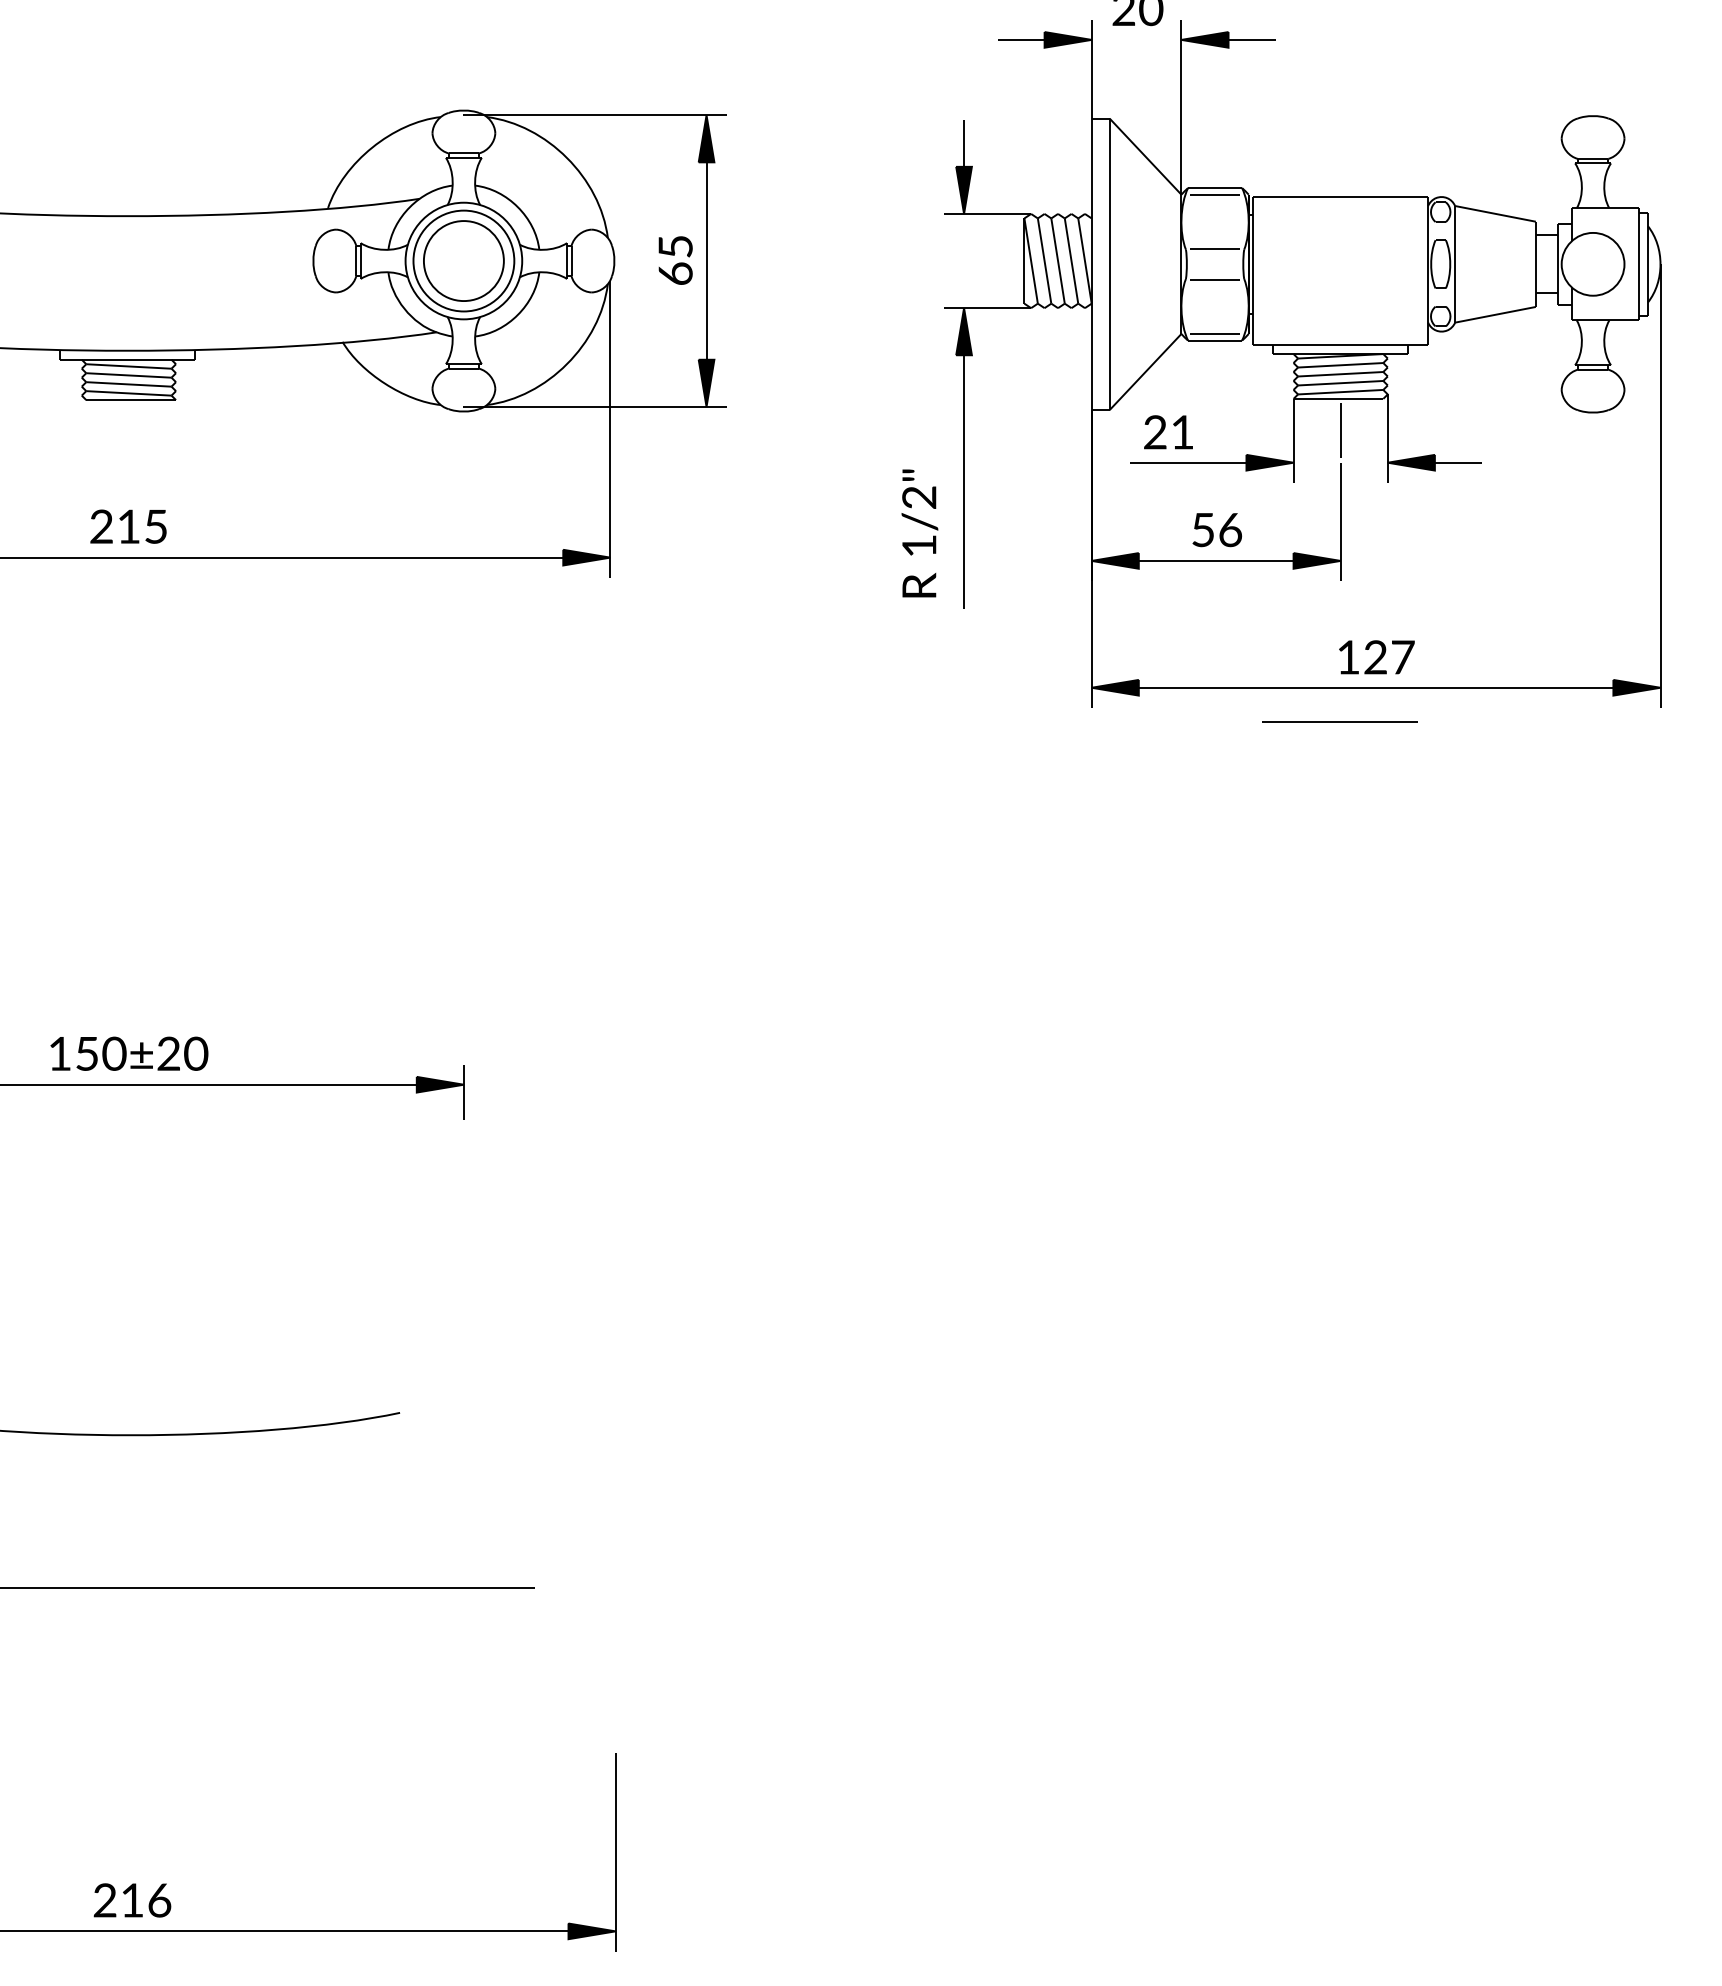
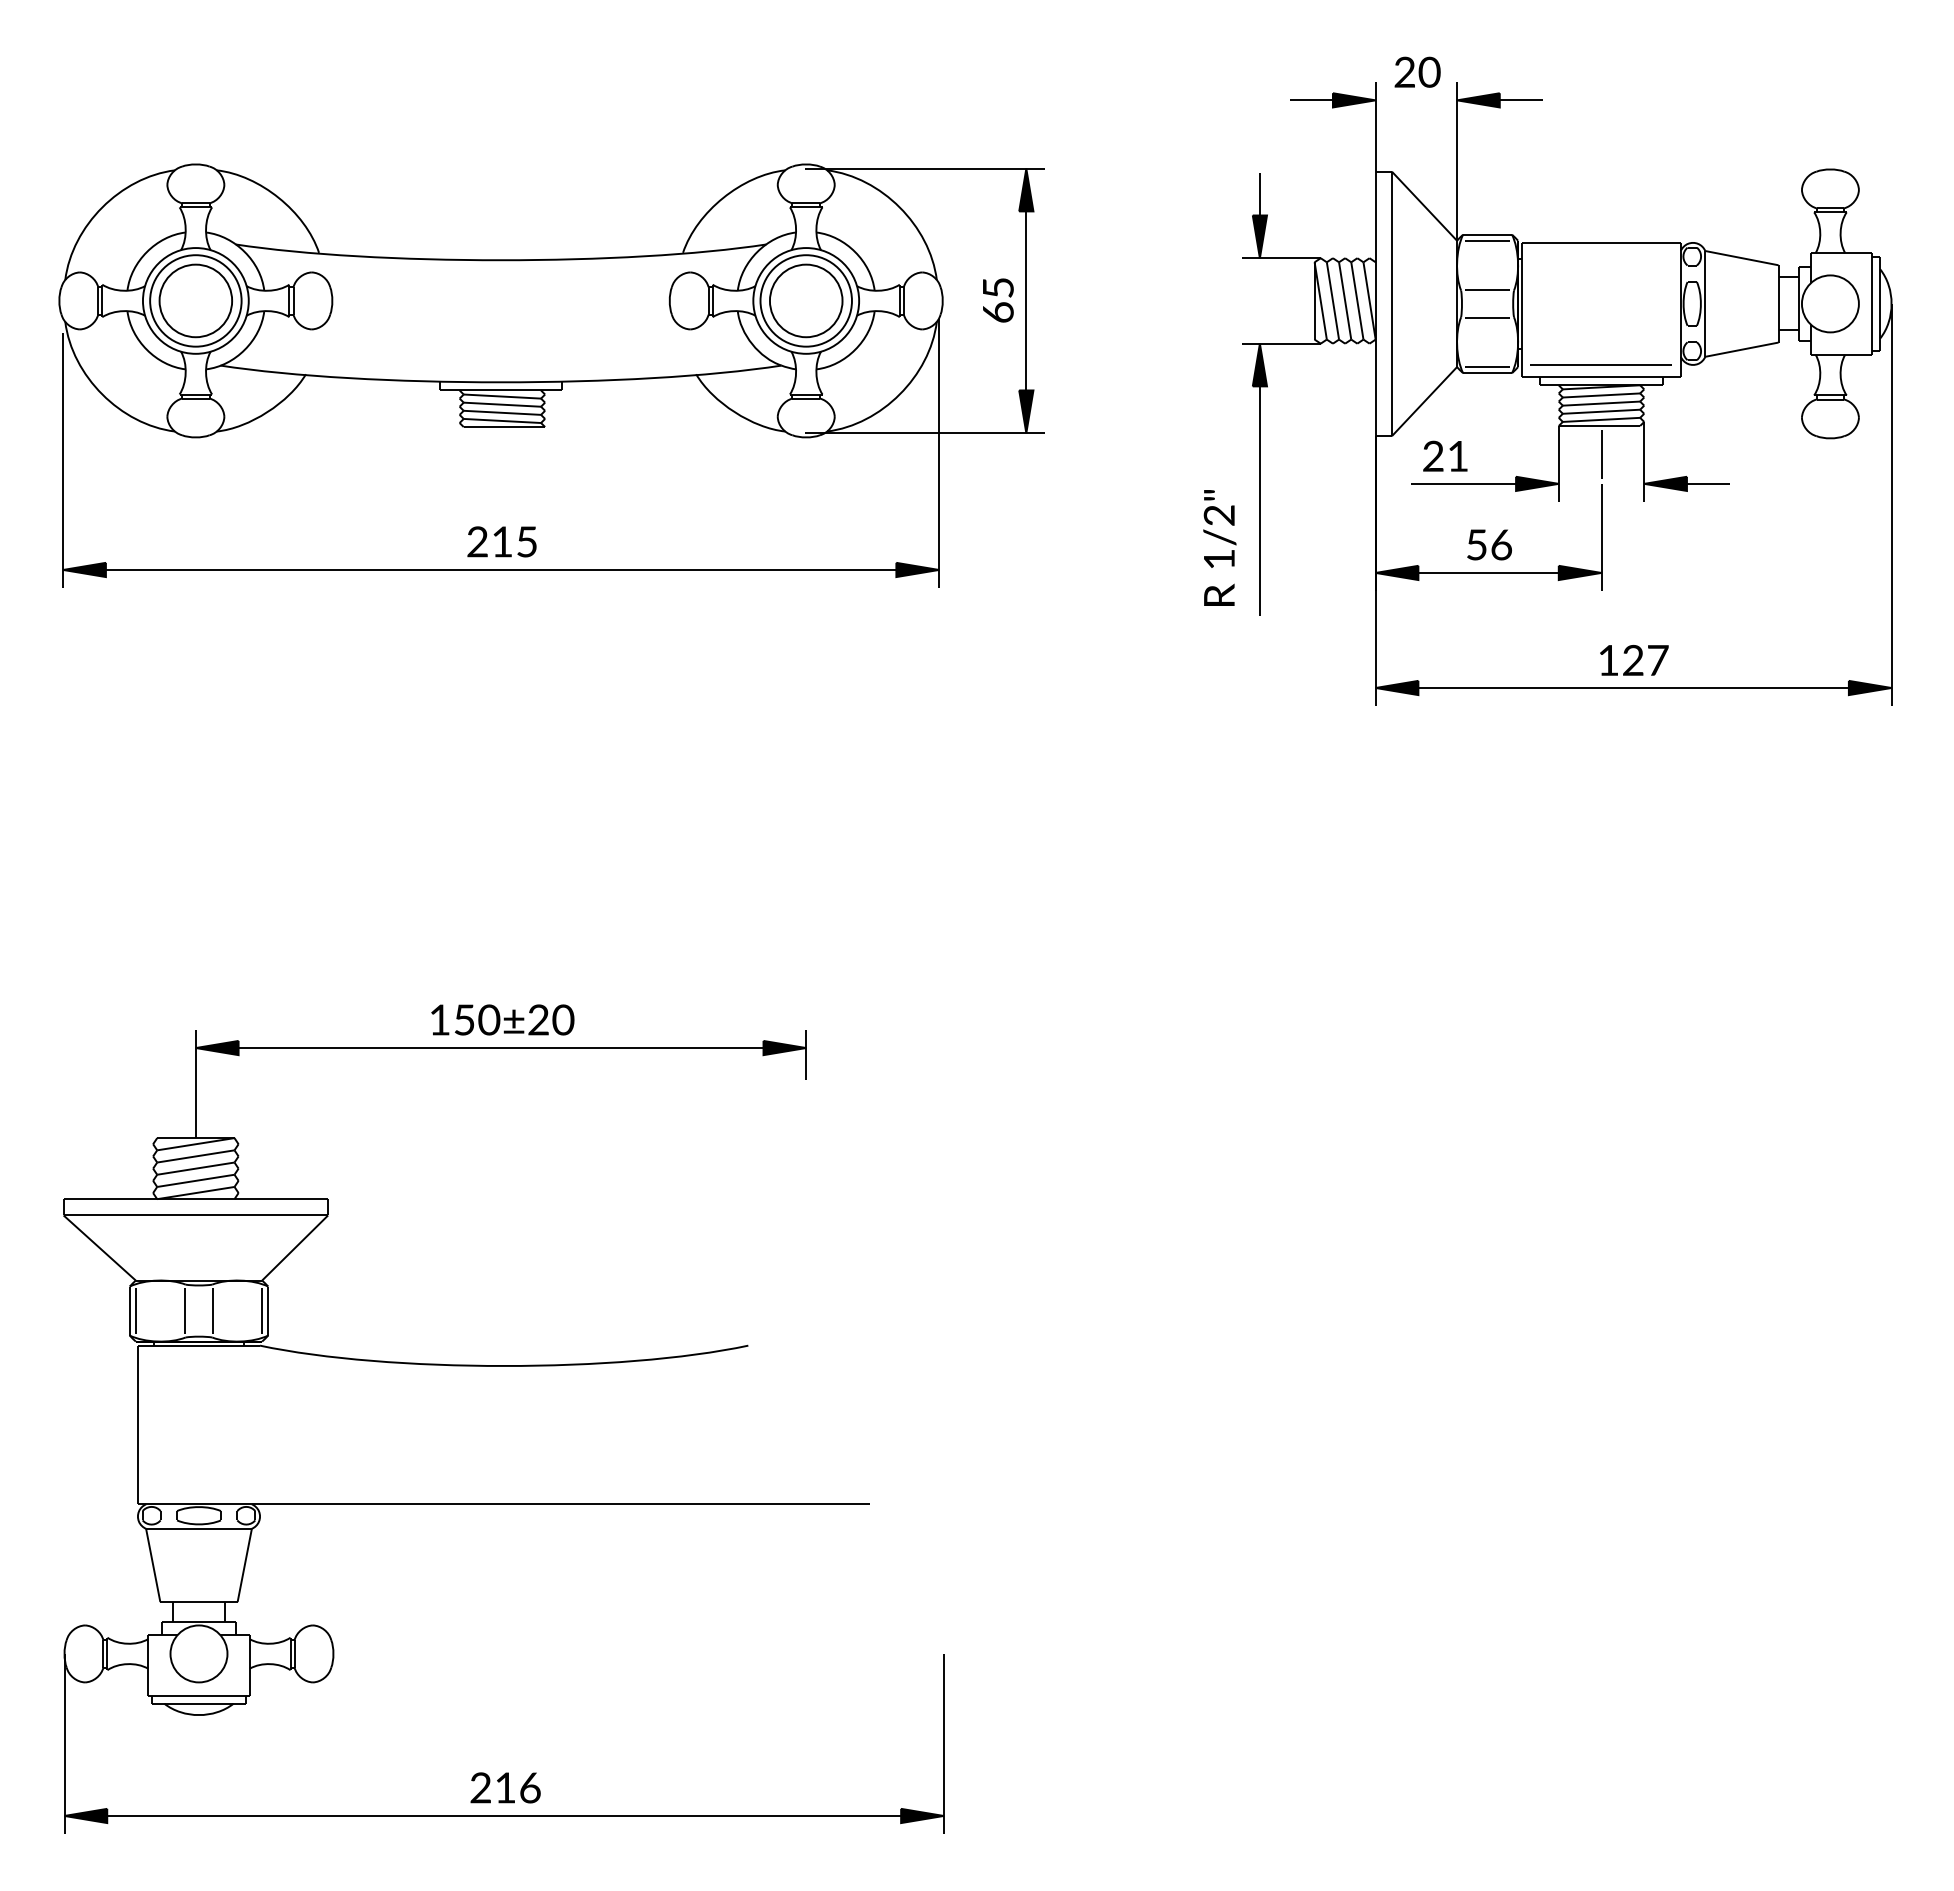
line: (1339, 721) -> (1600, 364), moved

